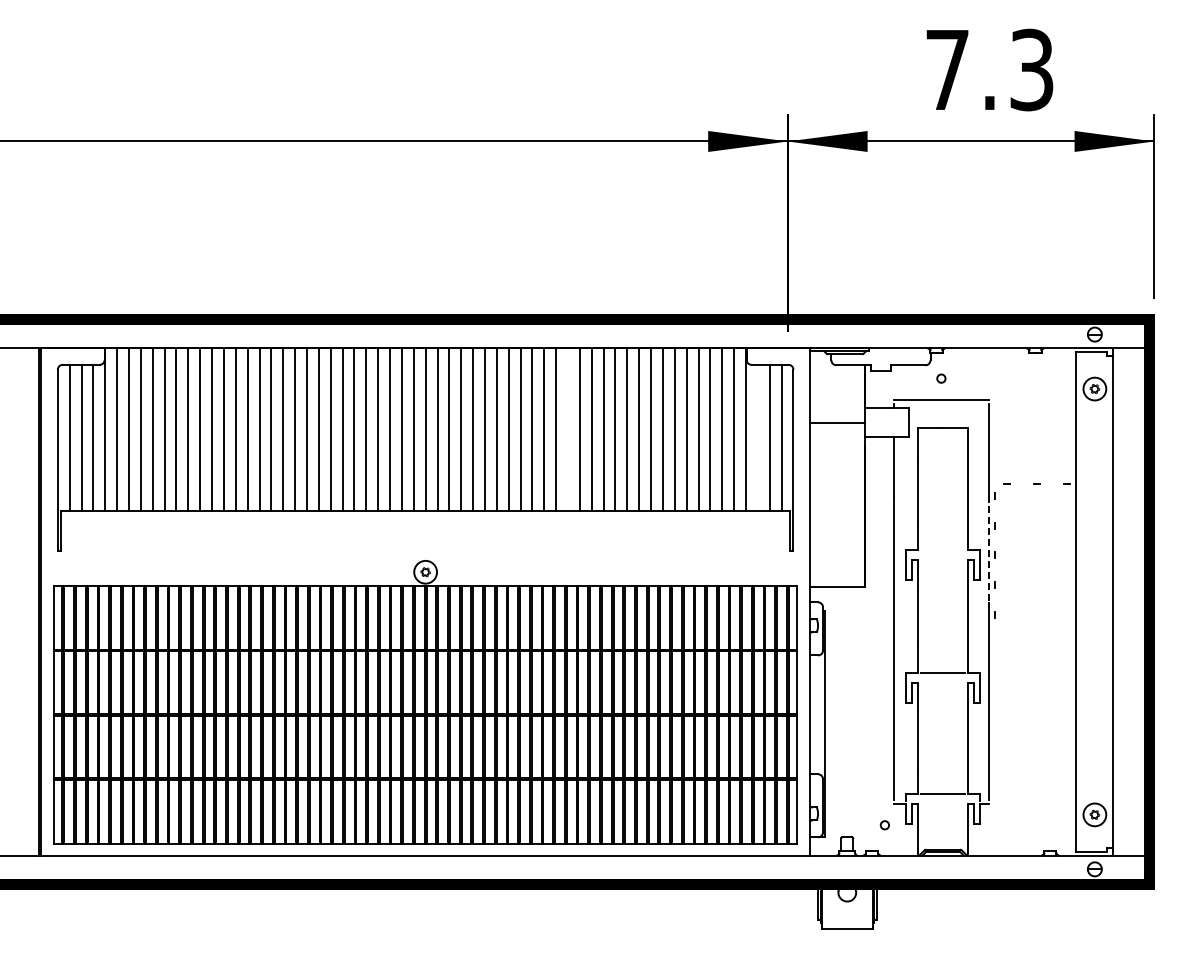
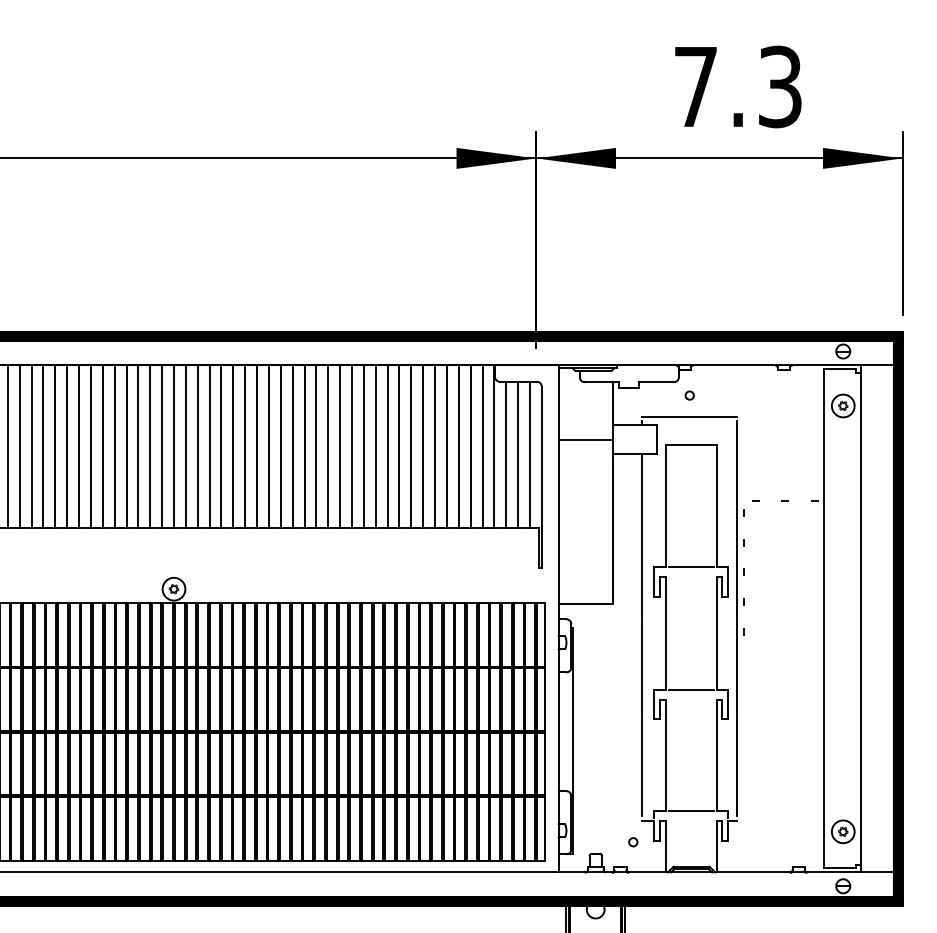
line: (568, 429) -> (316, 446), added
line: (757, 437) -> (505, 454), added
line: (942, 549) -> (690, 566), added
line: (988, 552) -> (736, 569), dashed -> solid

